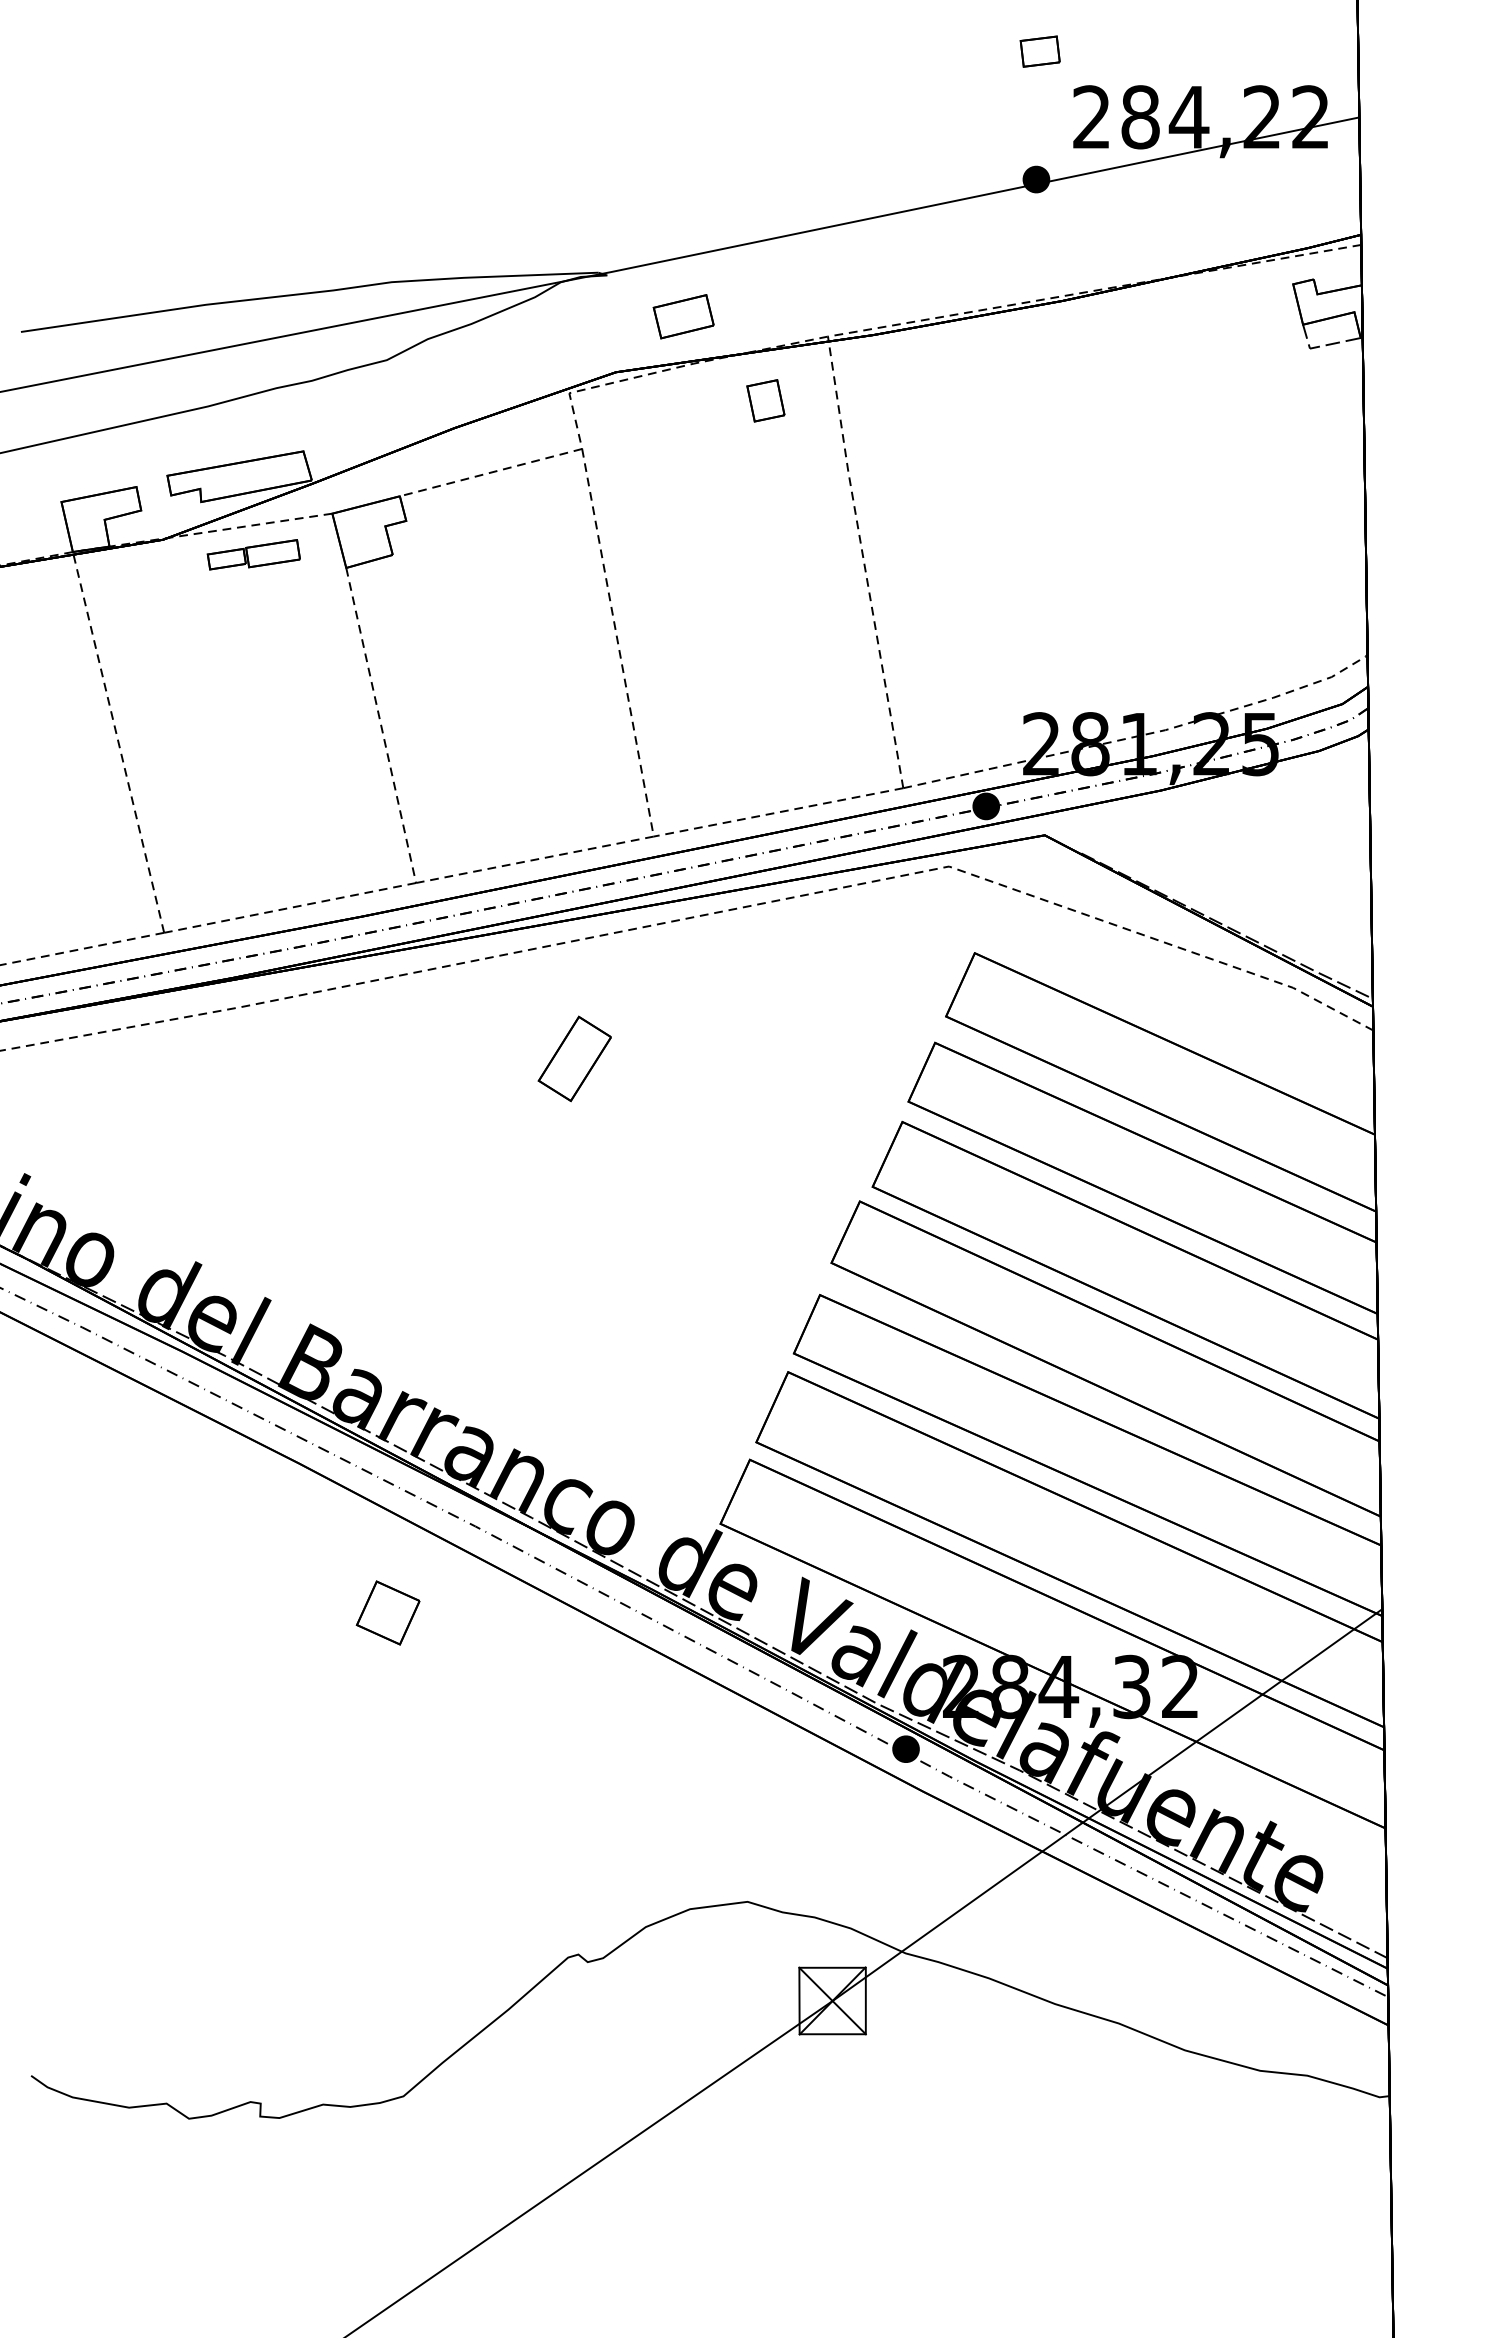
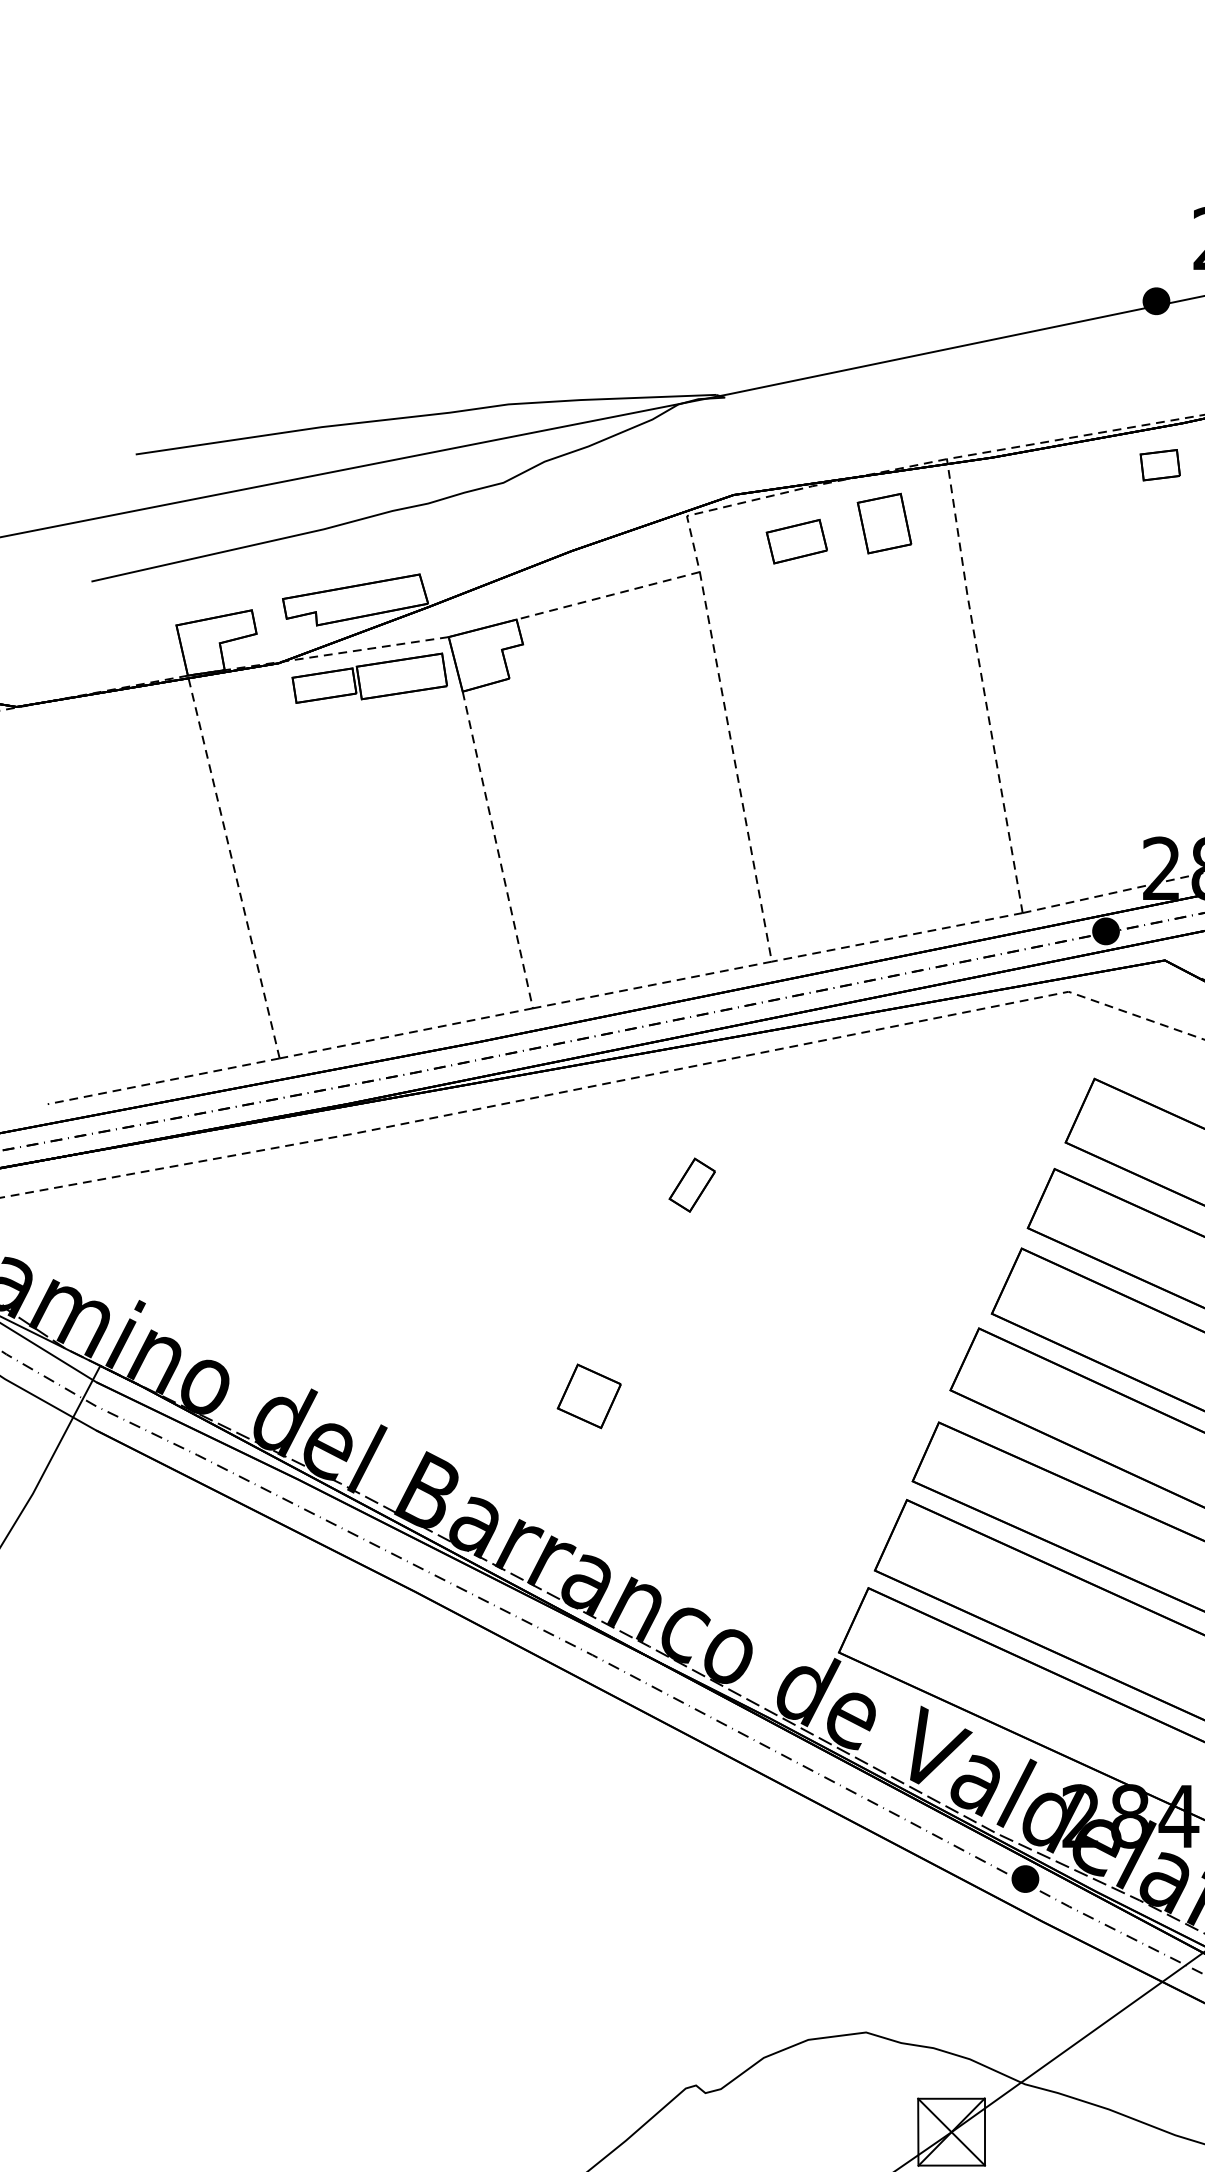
part: (1039, 51) -> (1159, 465), moved
part: (683, 316) -> (796, 541), moved
part: (765, 400) -> (884, 523), size x1.43
part: (253, 554) -> (369, 678), size x1.67
part: (574, 1058) -> (692, 1184), size x0.62
part: (387, 1612) -> (588, 1395), moved

